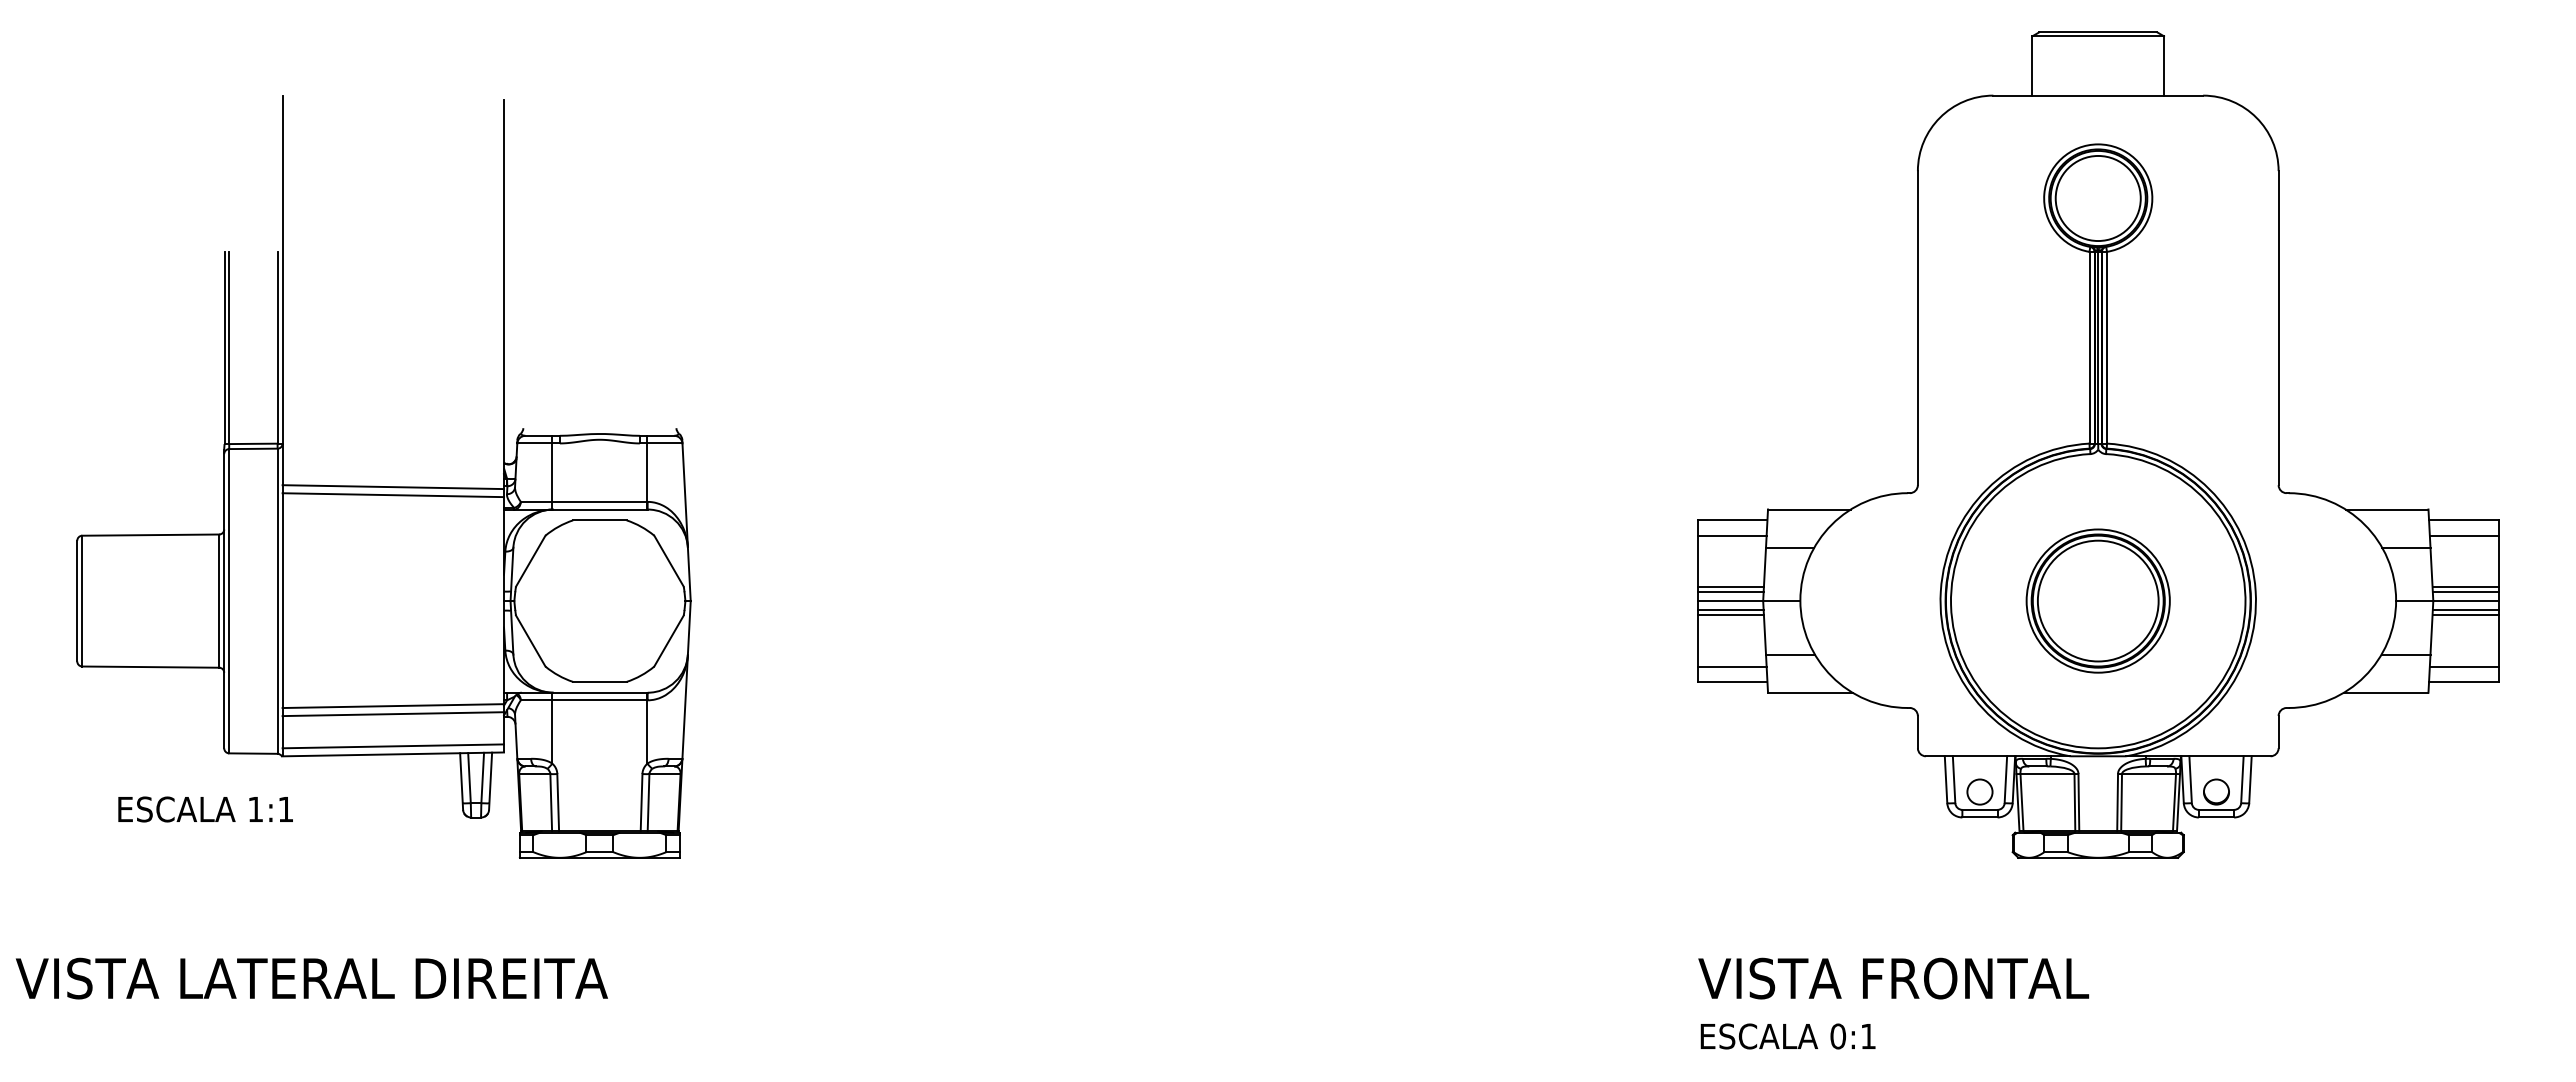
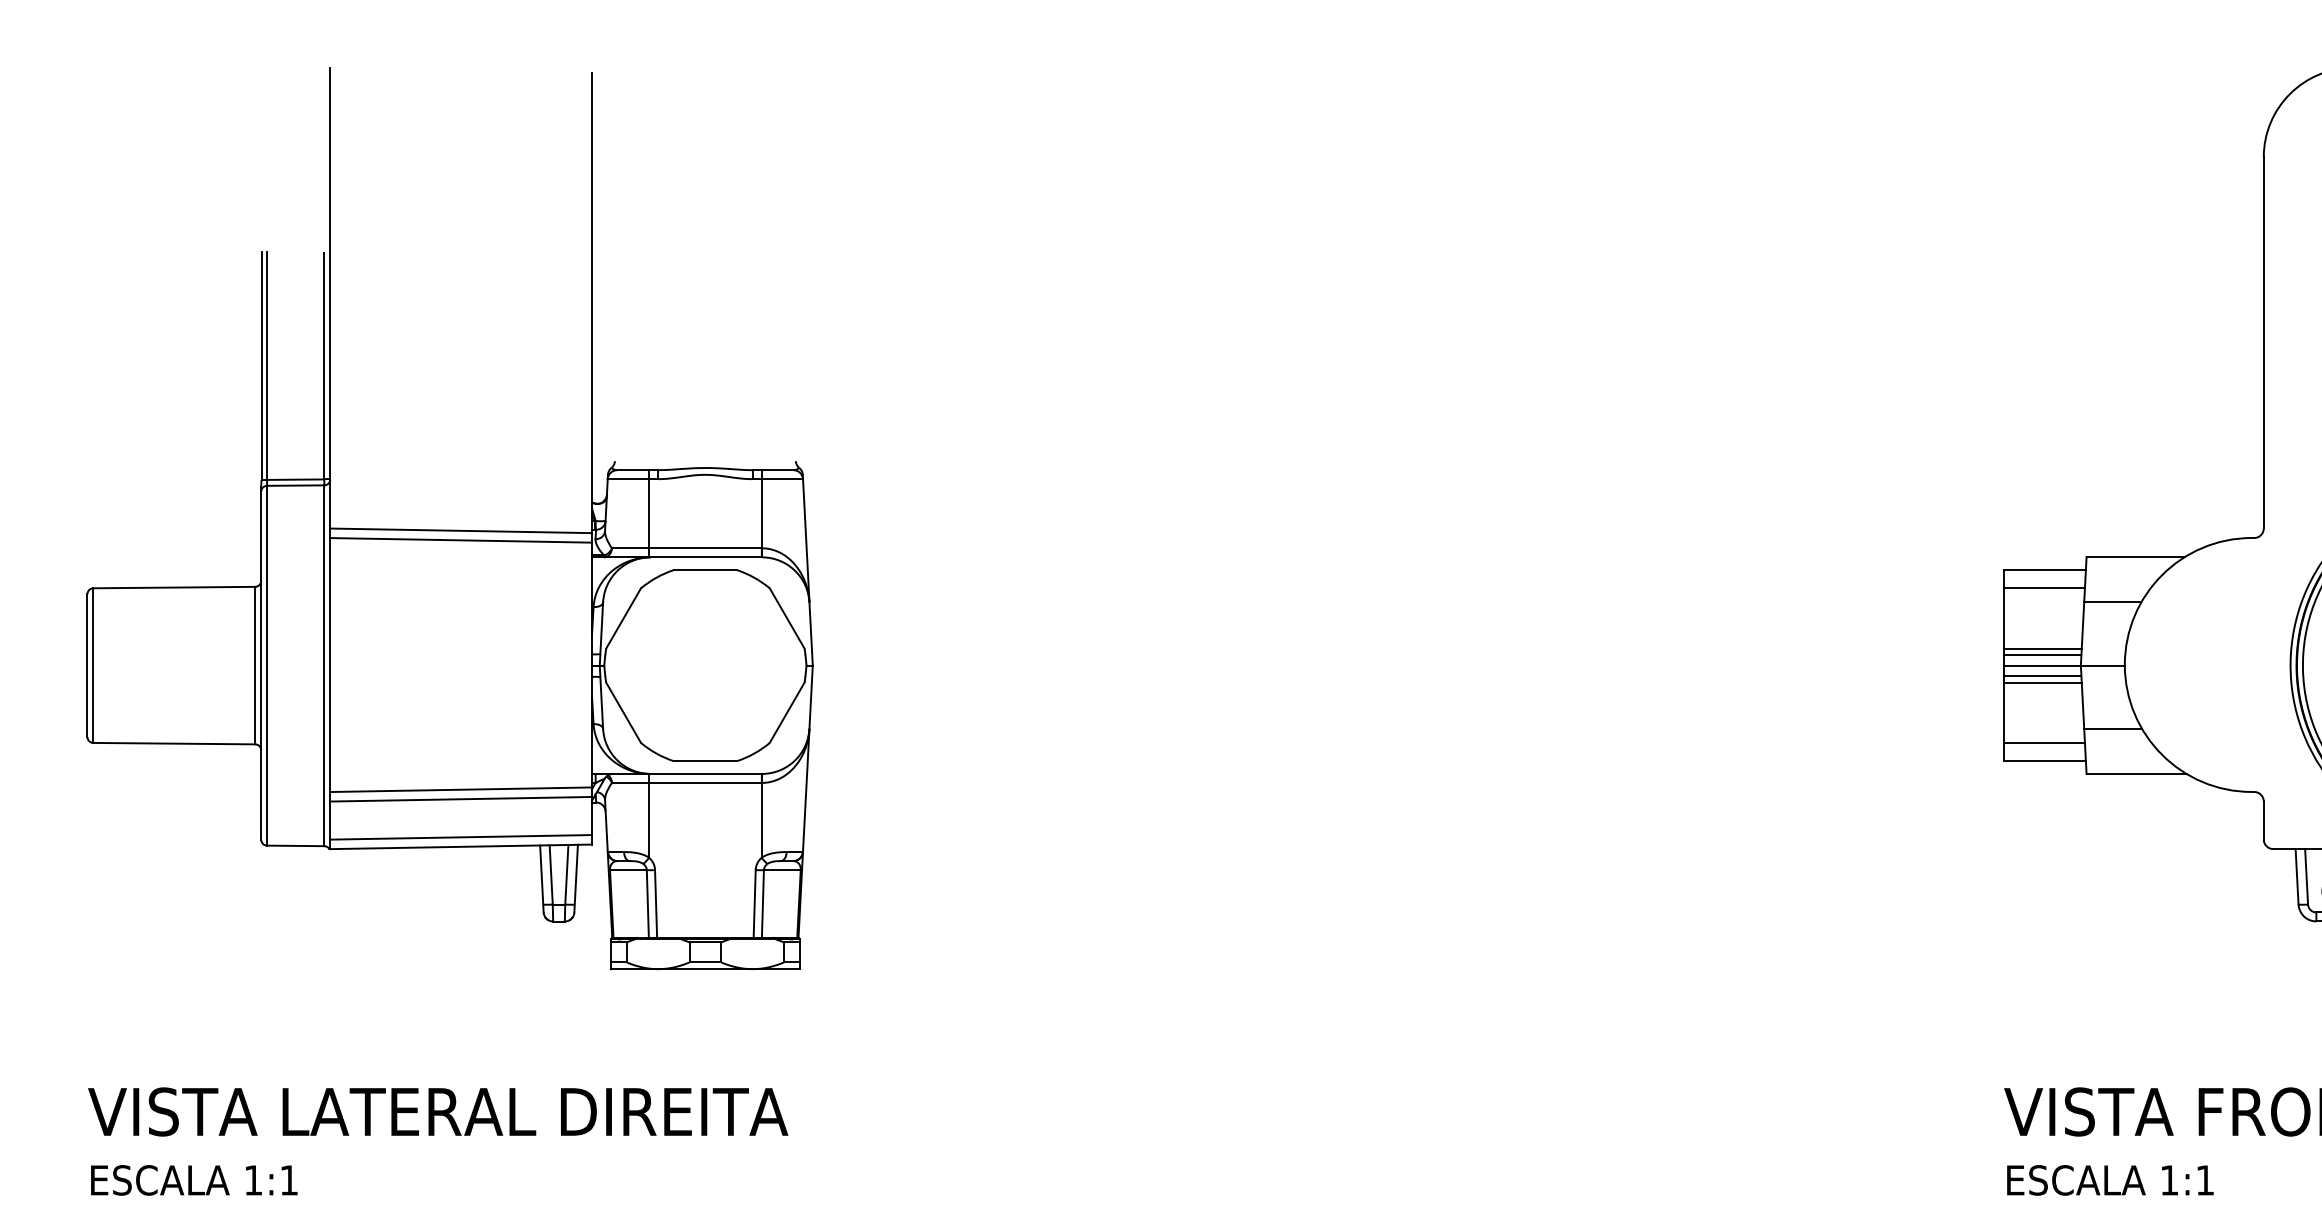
text: (205, 809) -> (194, 1180), moved
text: (311, 978) -> (437, 1111), moved
text: (1838, 1036) -> (2169, 1180), 0:1 -> 1:1

